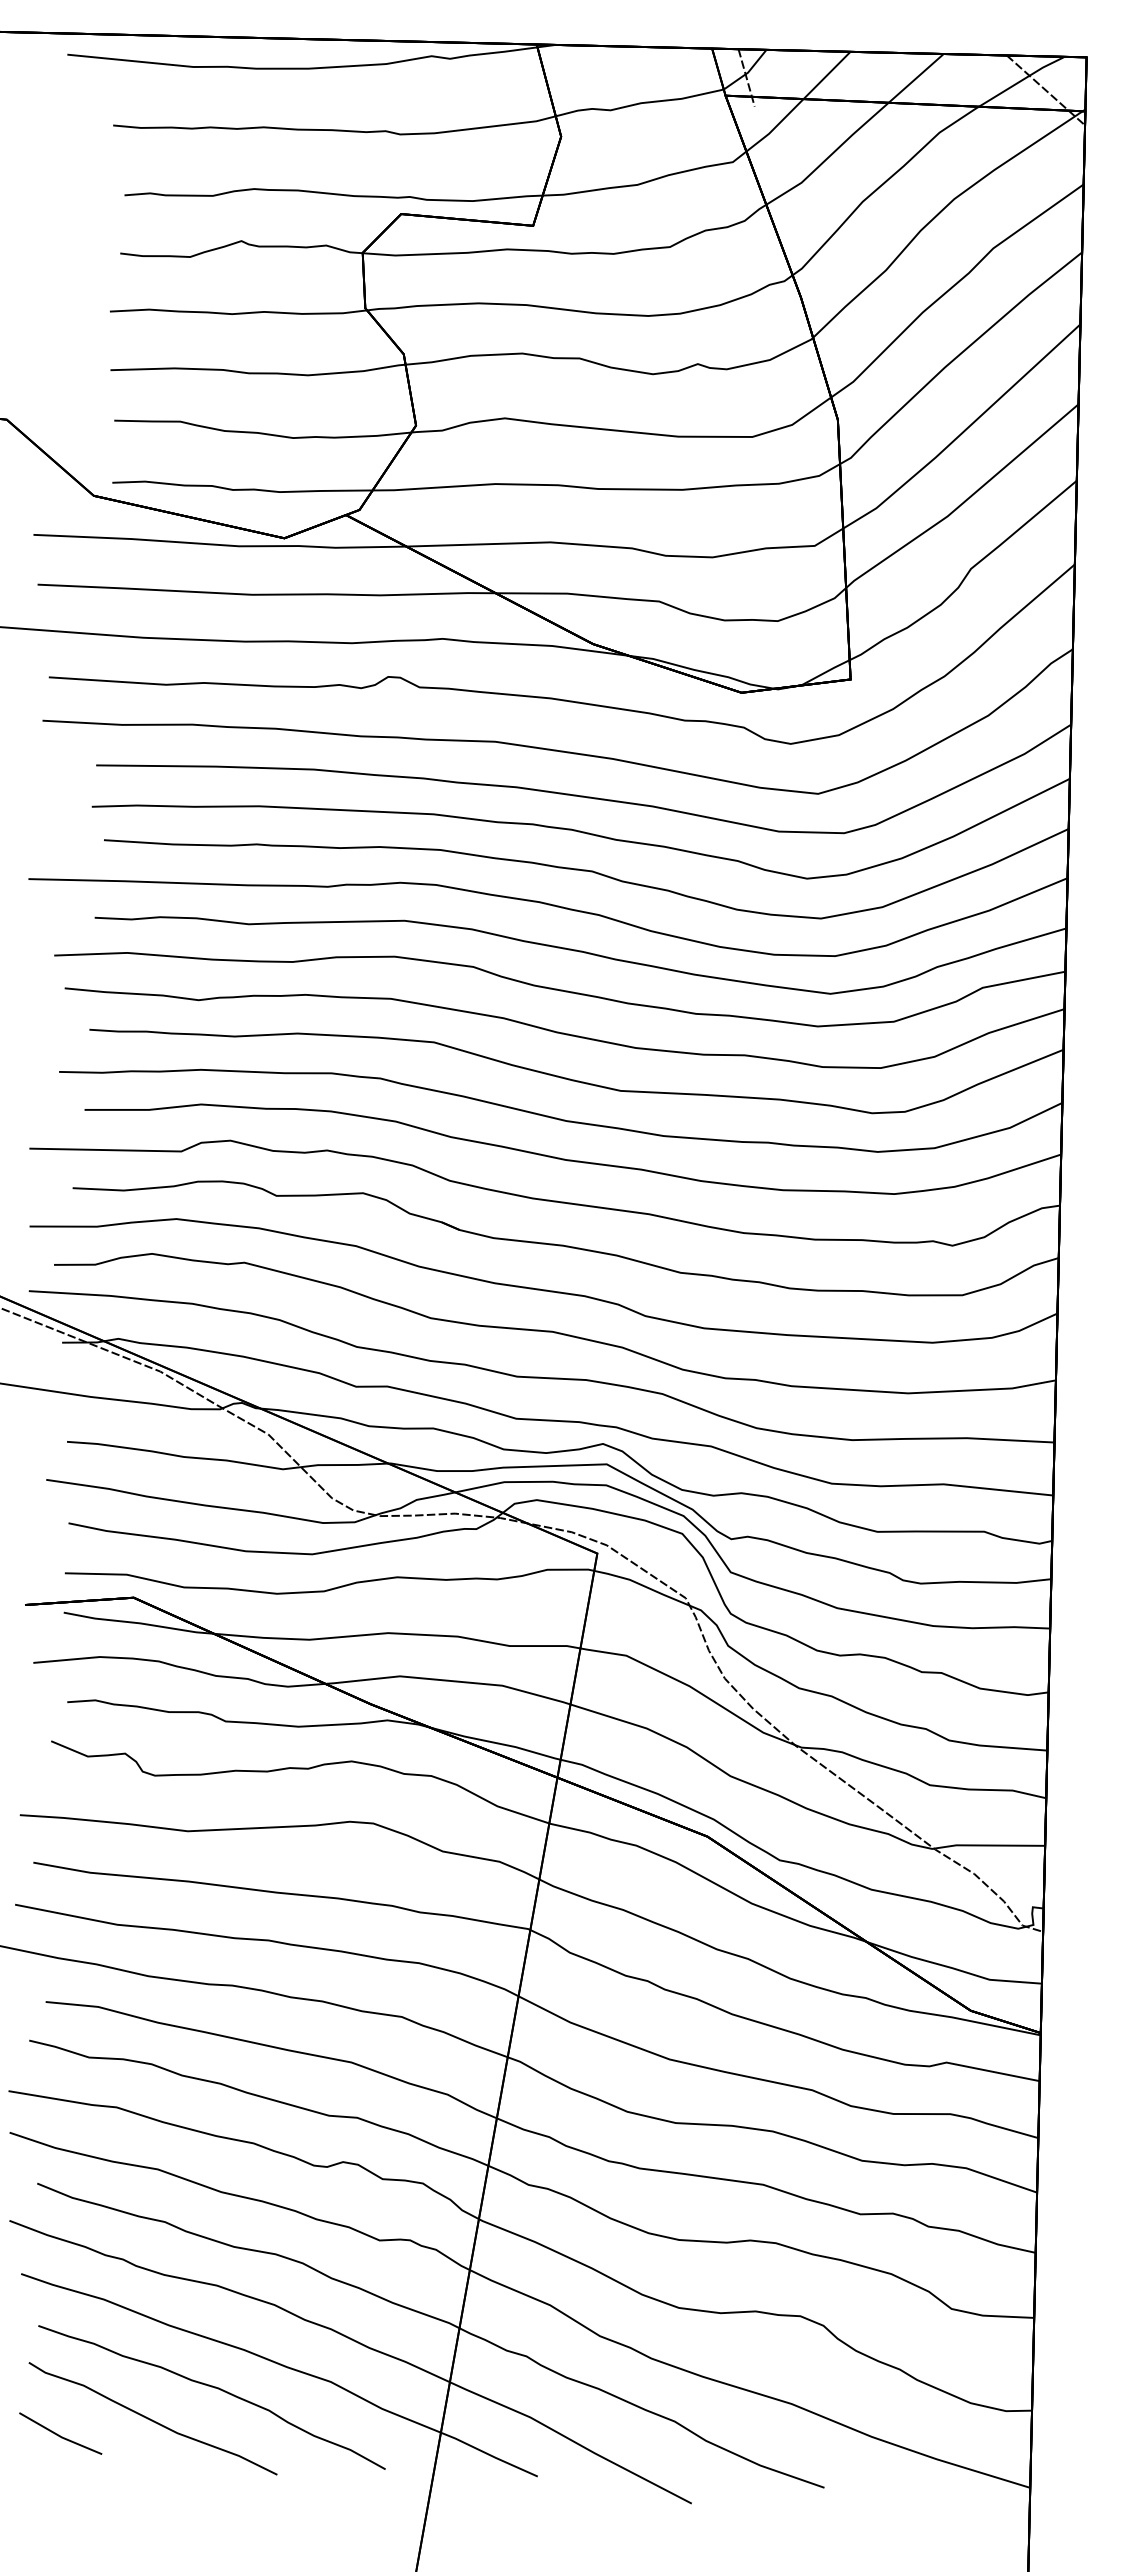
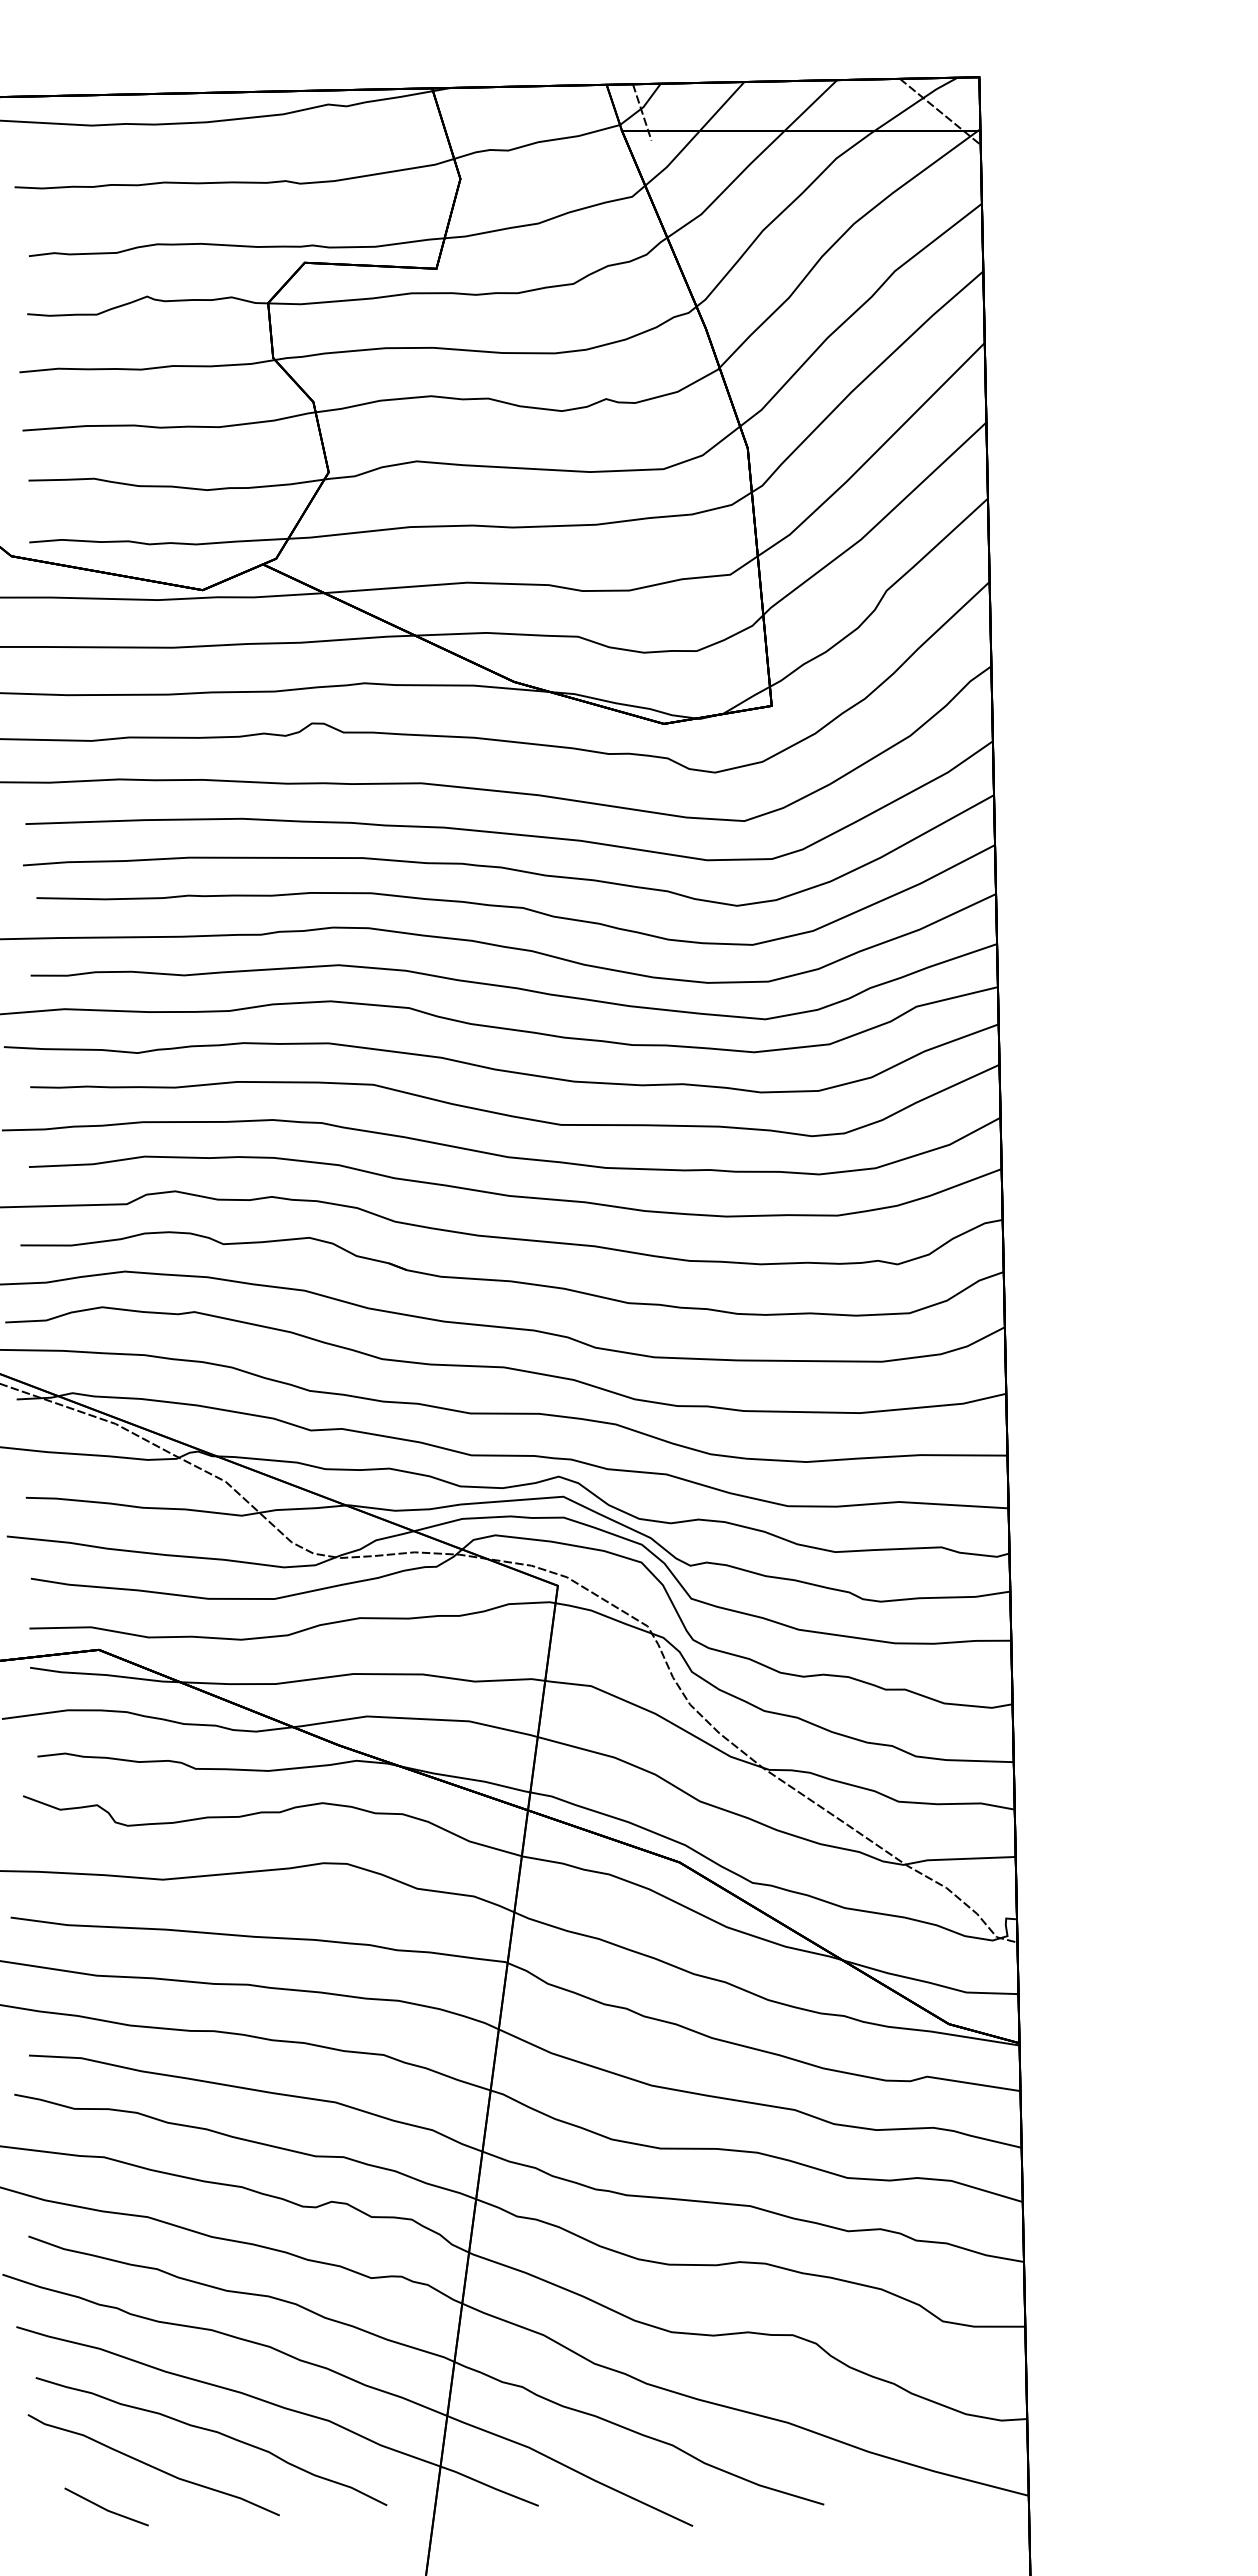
line: (60, 2435) -> (106, 2508), moved

